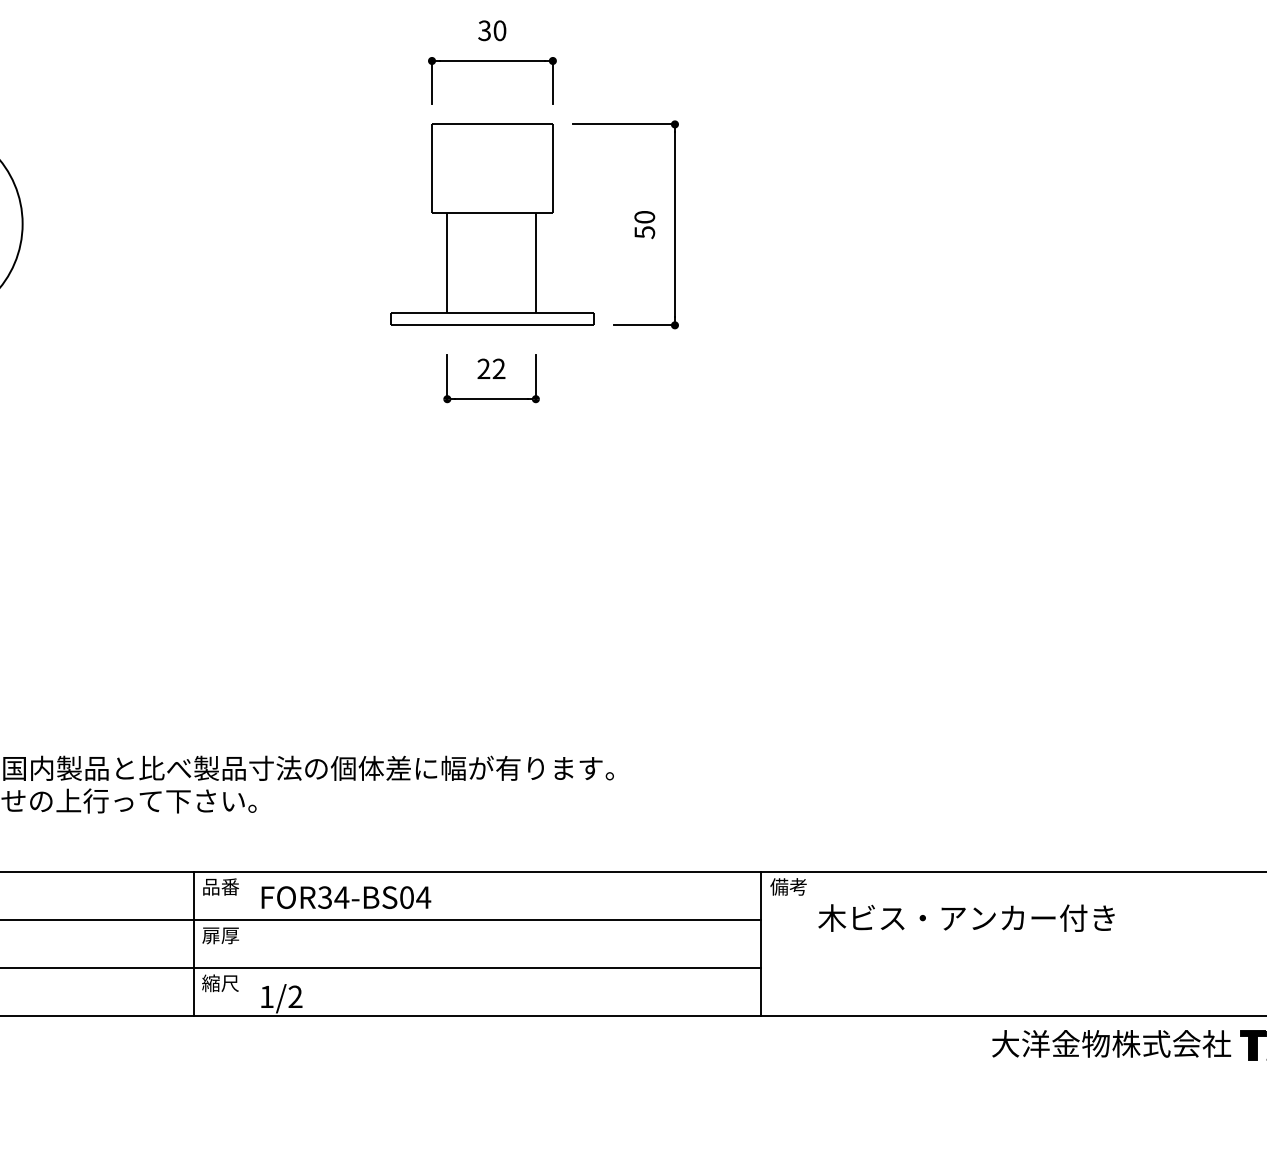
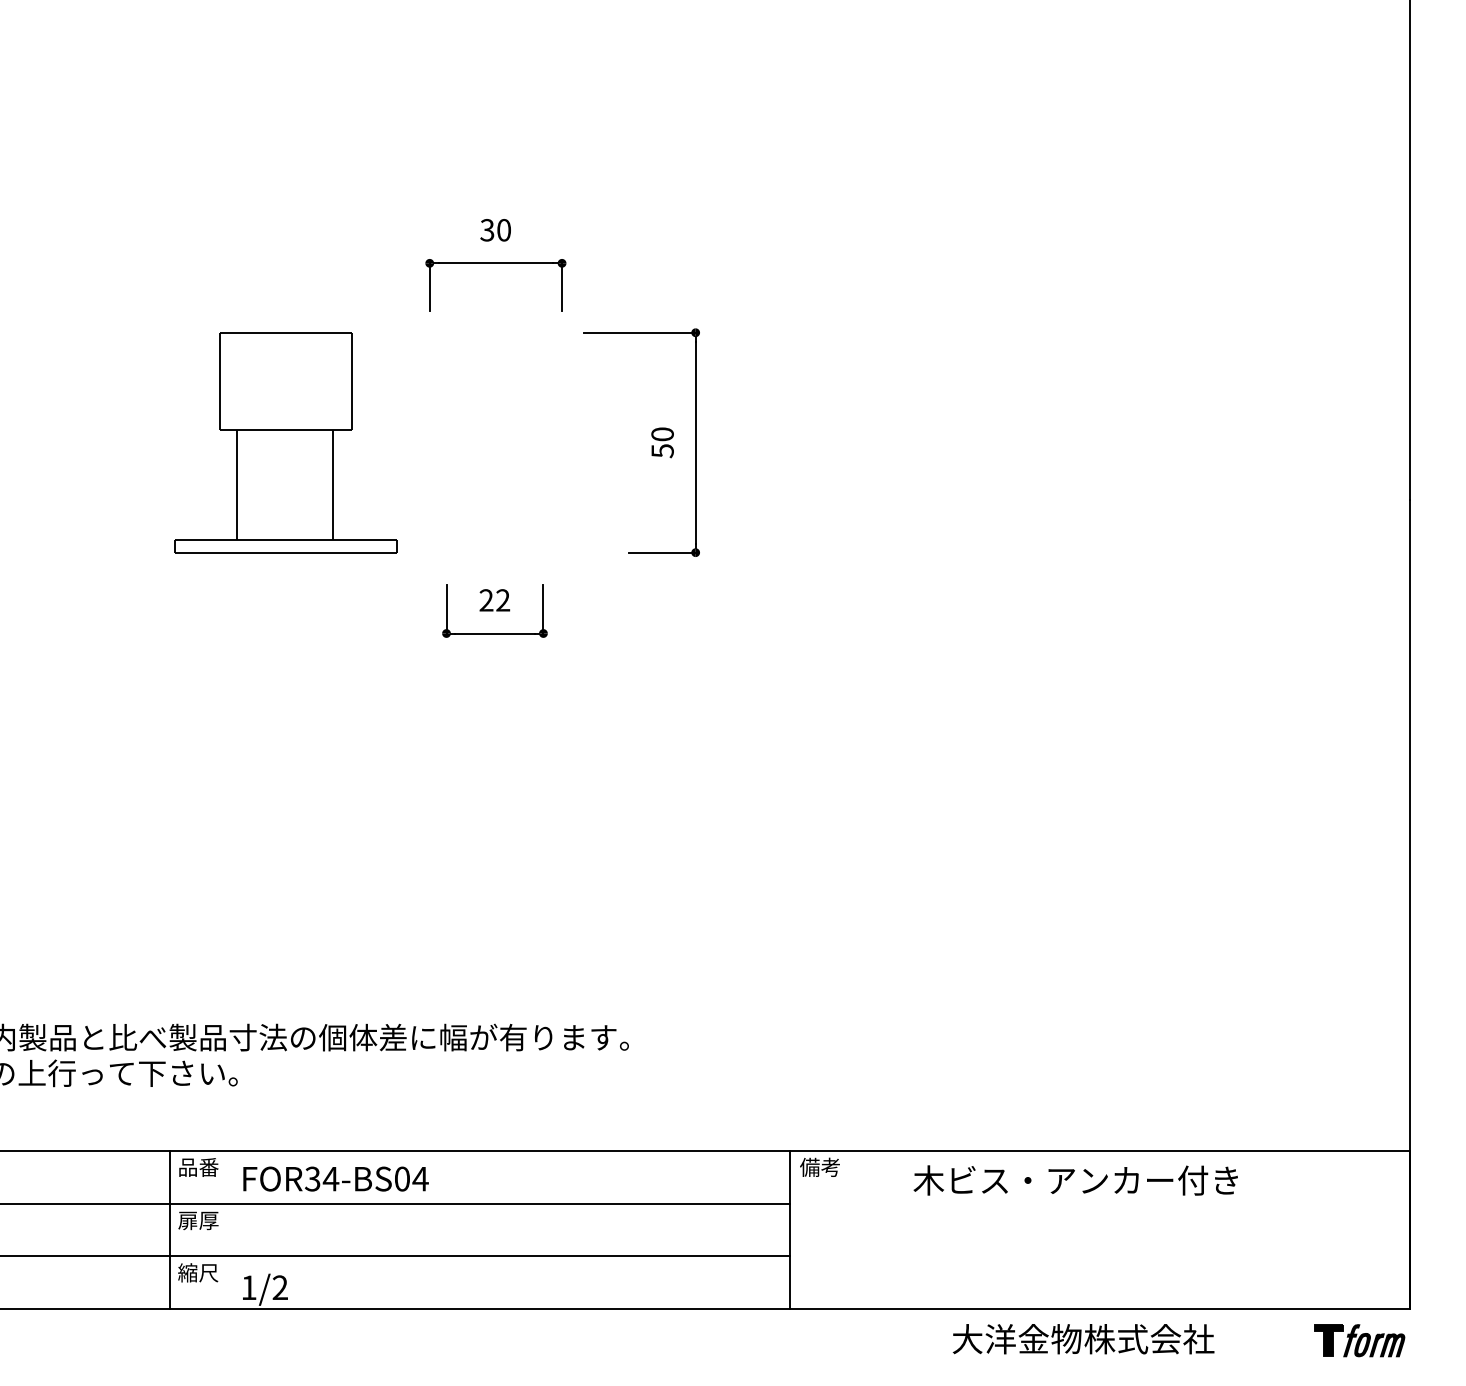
part: (492, 224) -> (285, 442), moved
text: (966, 918) -> (1075, 1180), moved
text: (1111, 1044) -> (1083, 1339), moved

